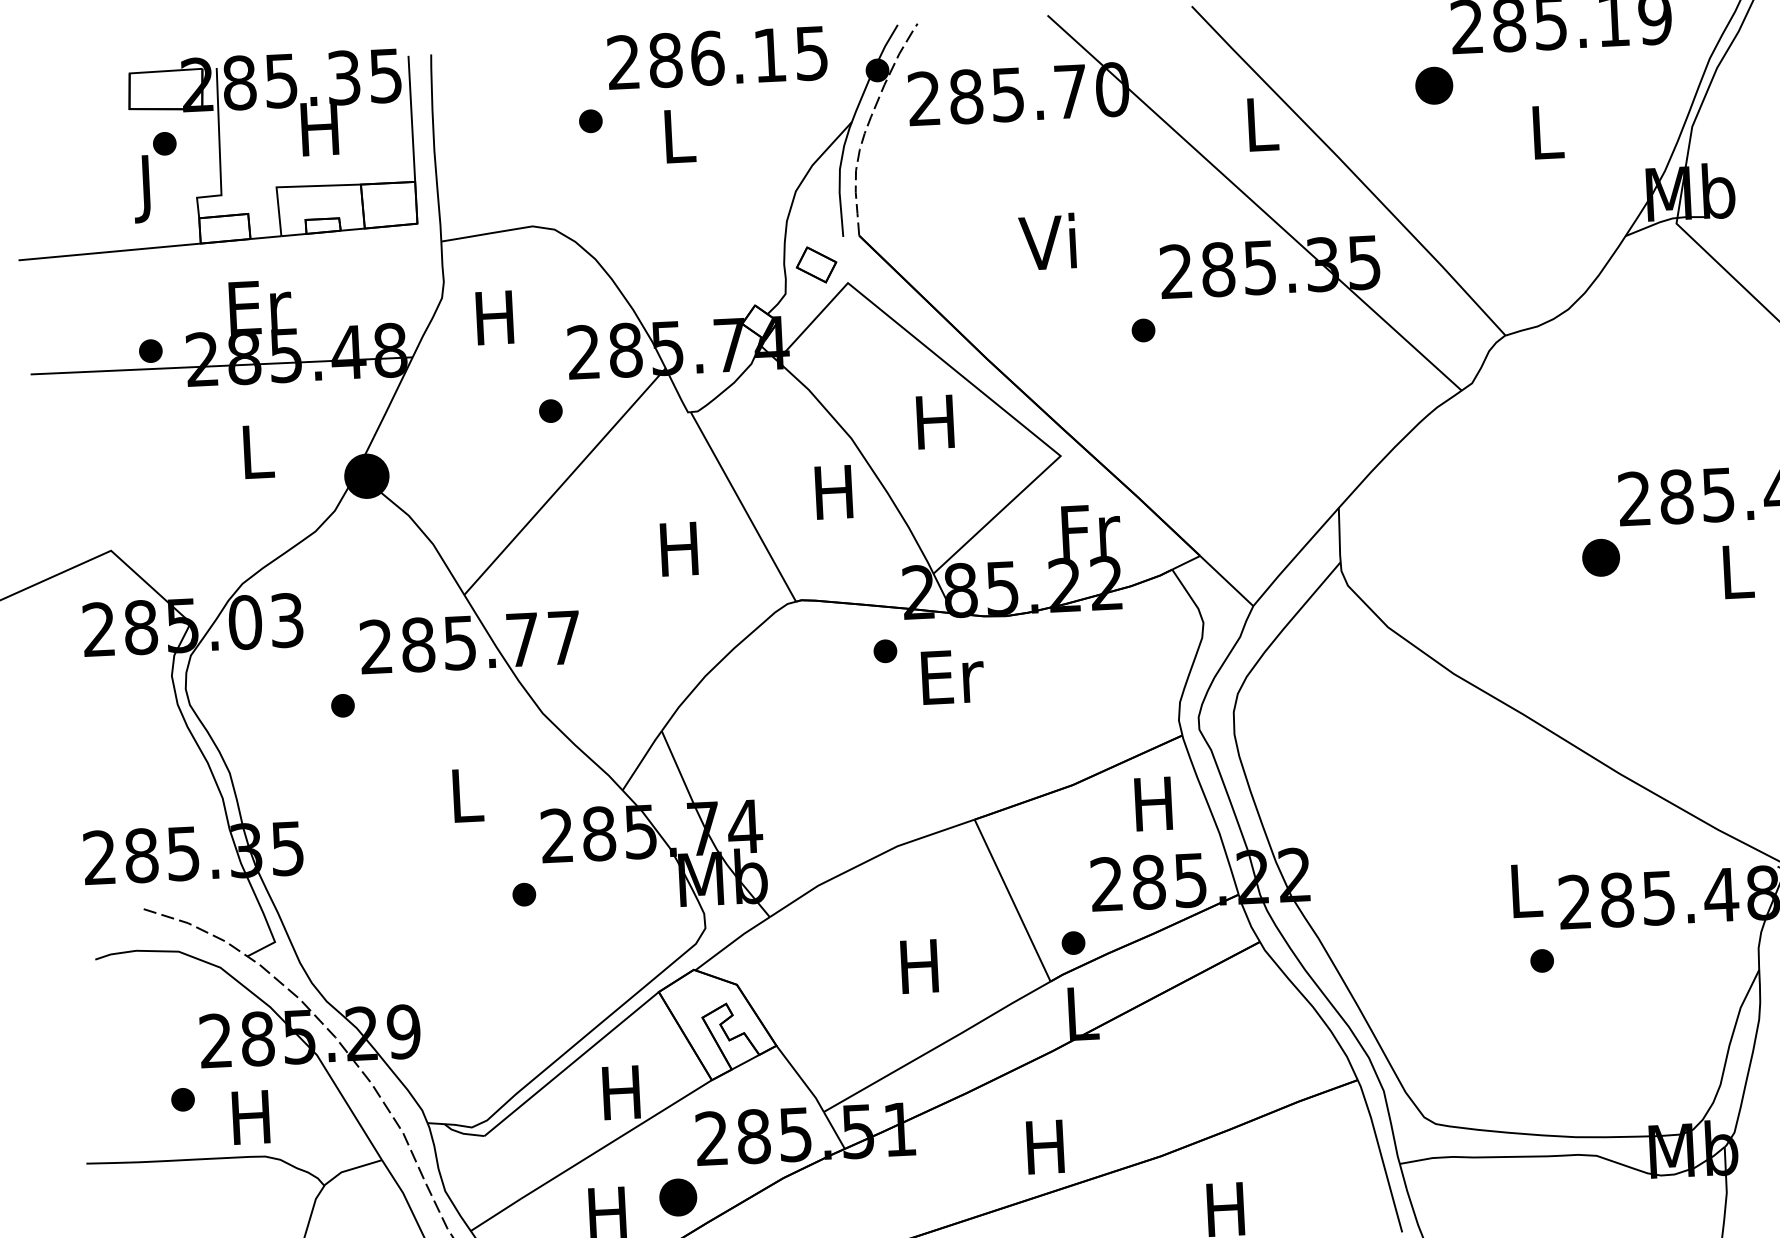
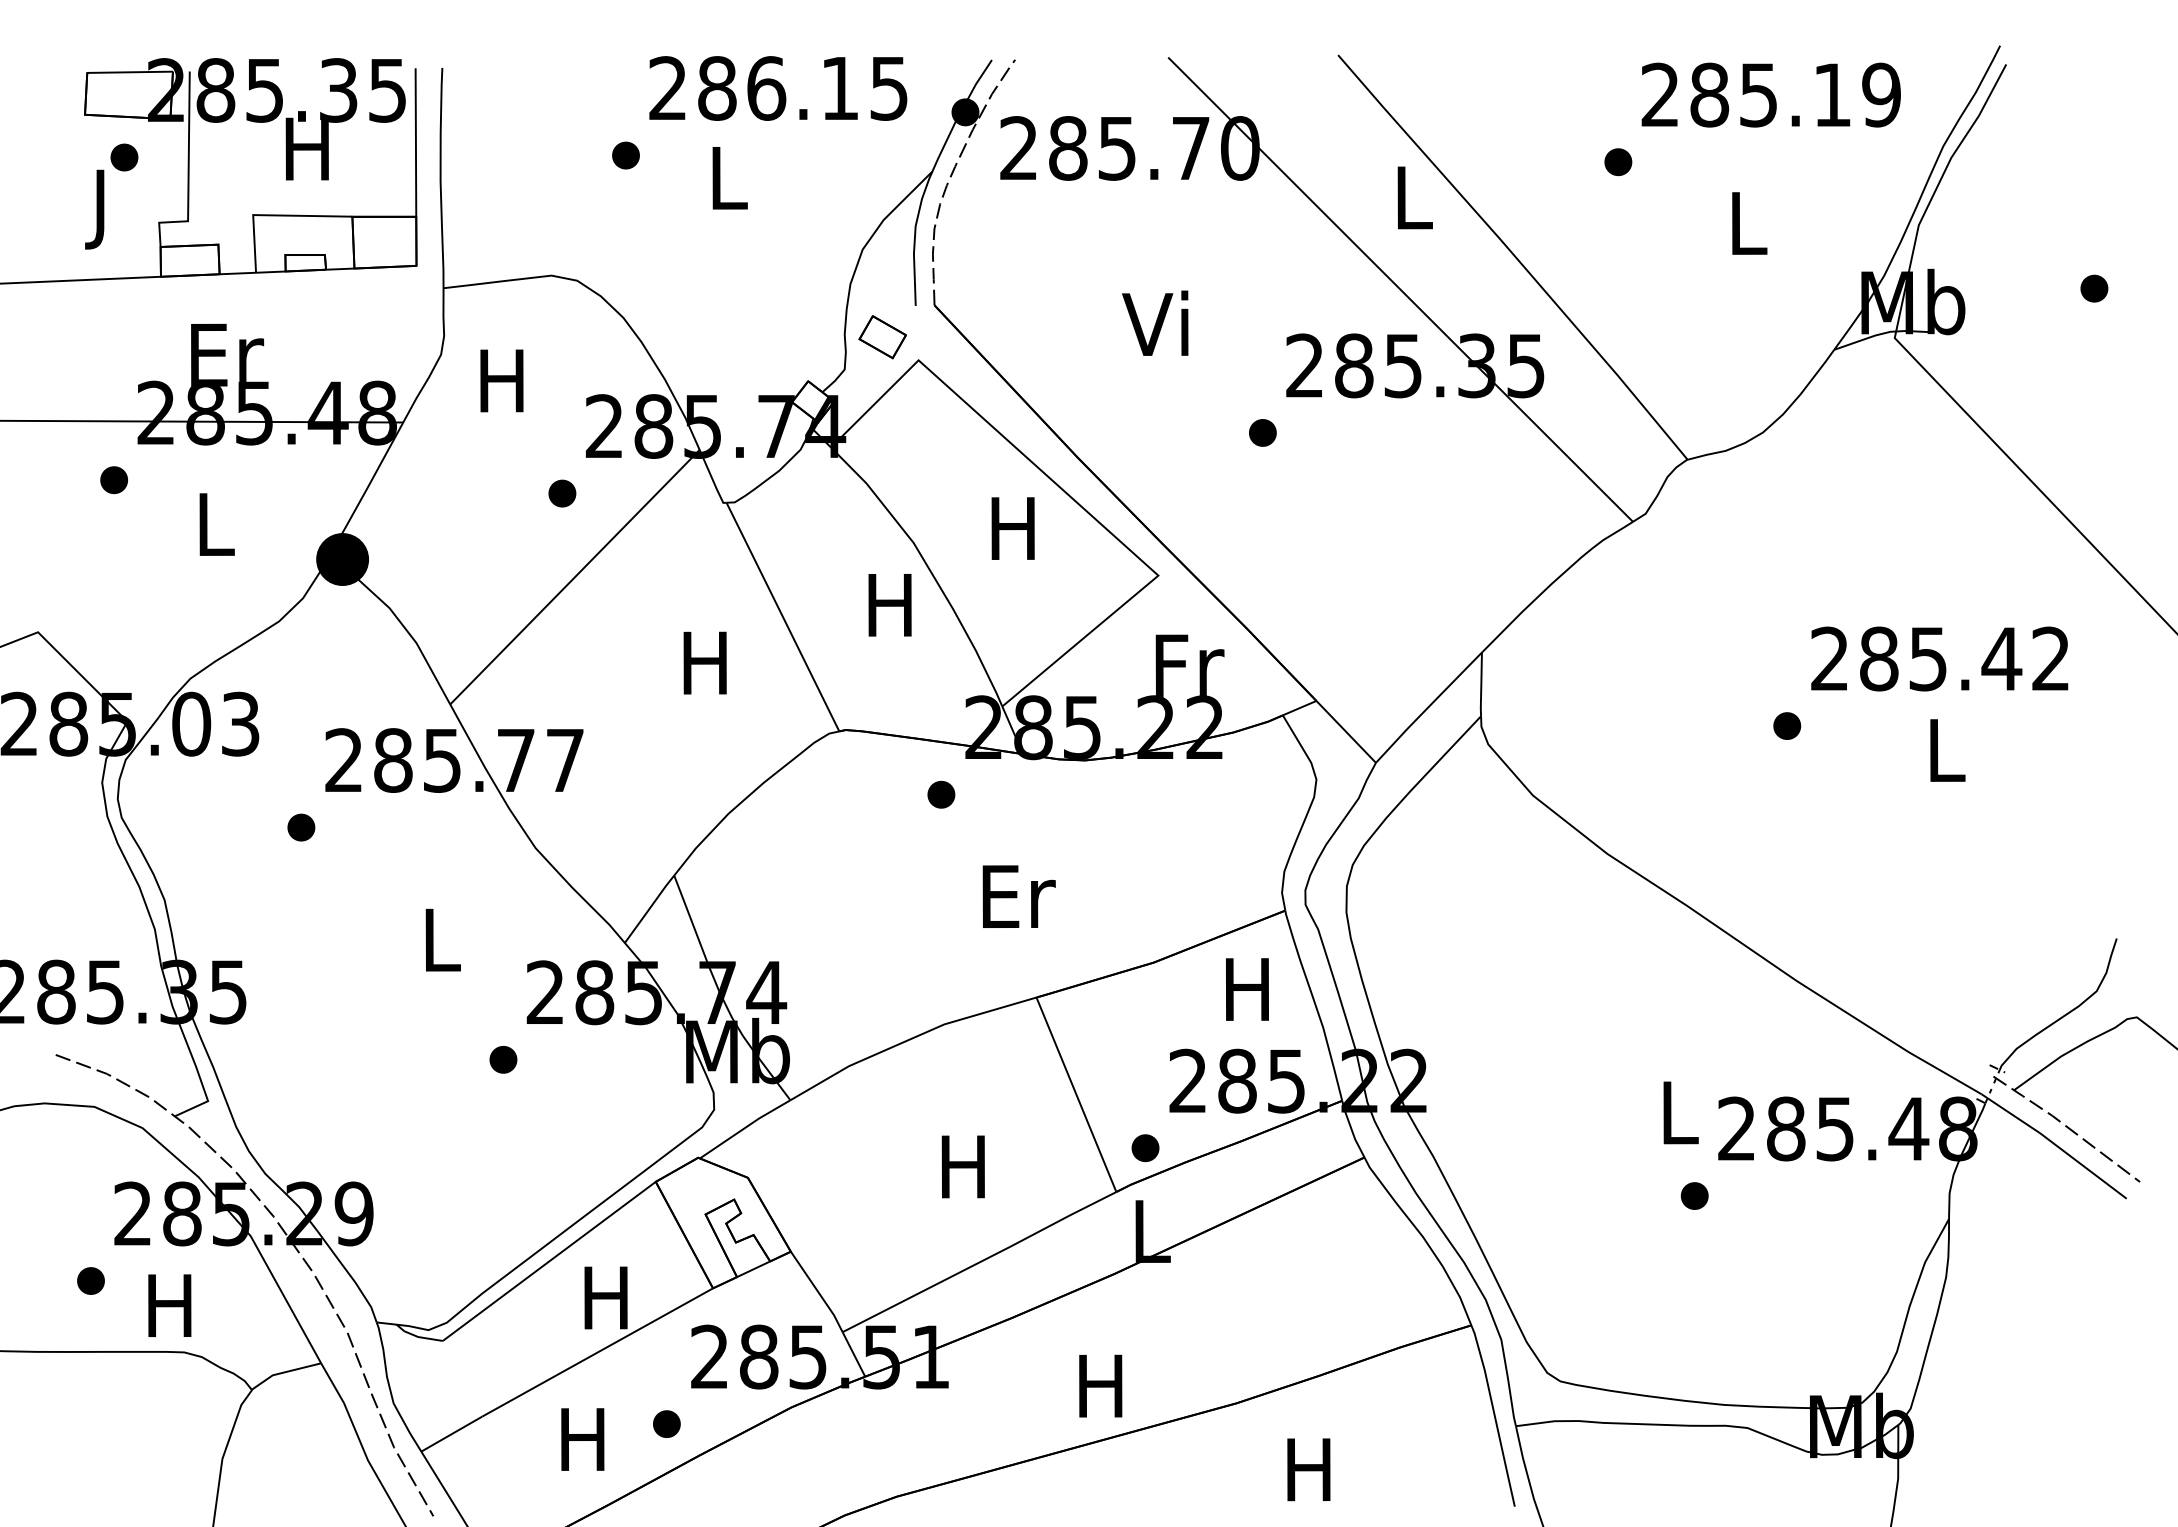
part: (1434, 85) -> (1618, 161), size x0.62
part: (150, 350) -> (113, 479), moved
part: (1601, 557) -> (1787, 725), size x0.62
text: (952, 676) -> (1018, 896), moved
part: (677, 1196) -> (666, 1423), size x0.62

